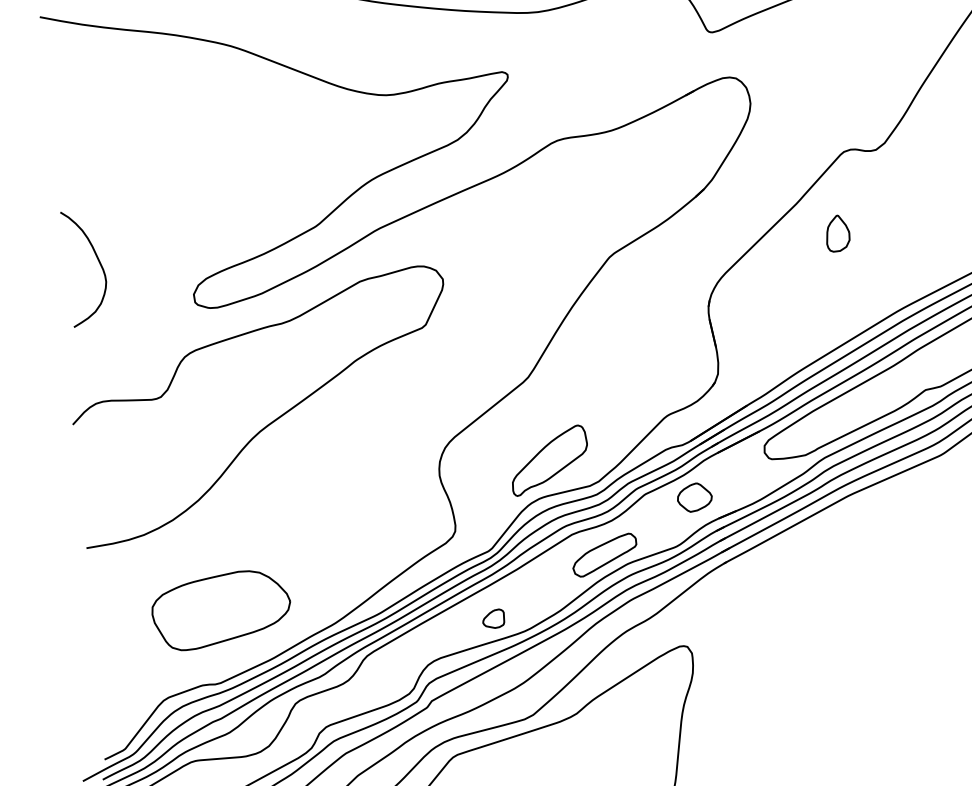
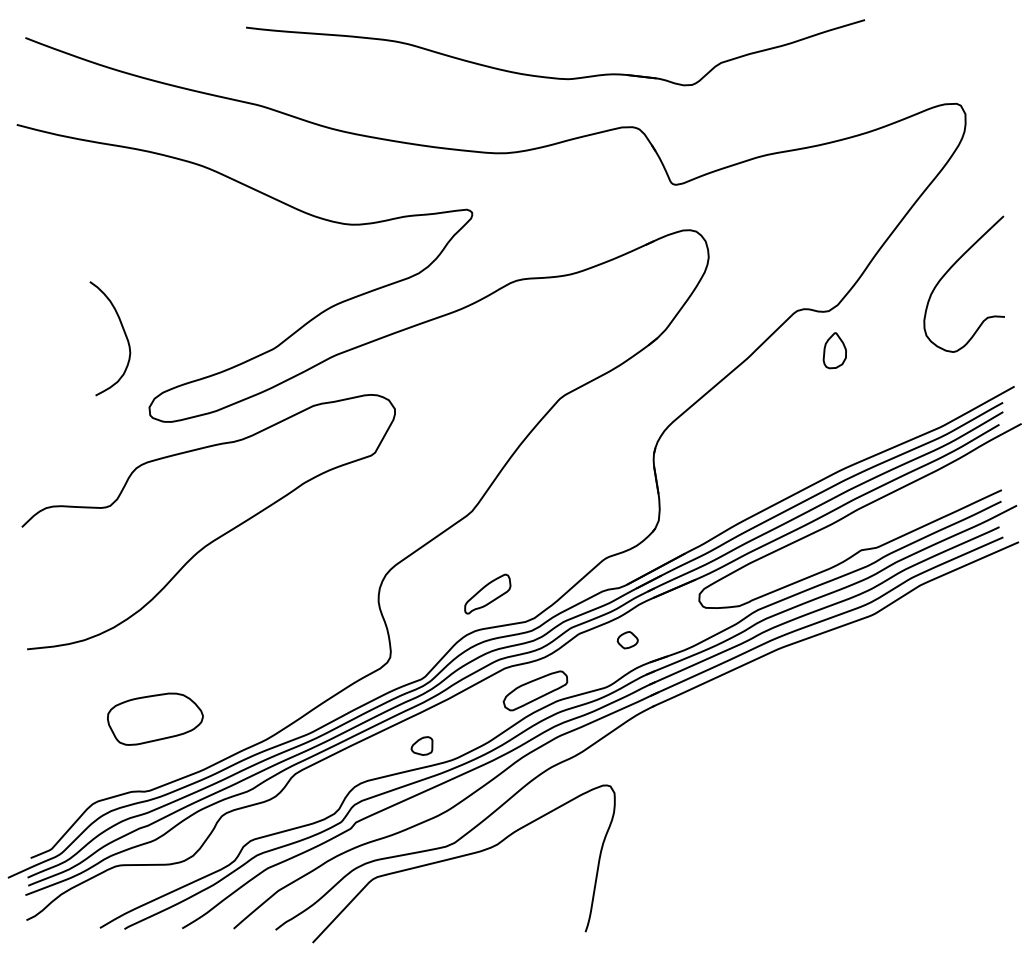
part: (837, 233) -> (834, 350), moved
curve: (97, 261) -> (123, 332), moved
part: (549, 459) -> (487, 593), size x0.6
part: (694, 496) -> (627, 639), size x0.6
part: (221, 609) -> (155, 718), size x0.7

